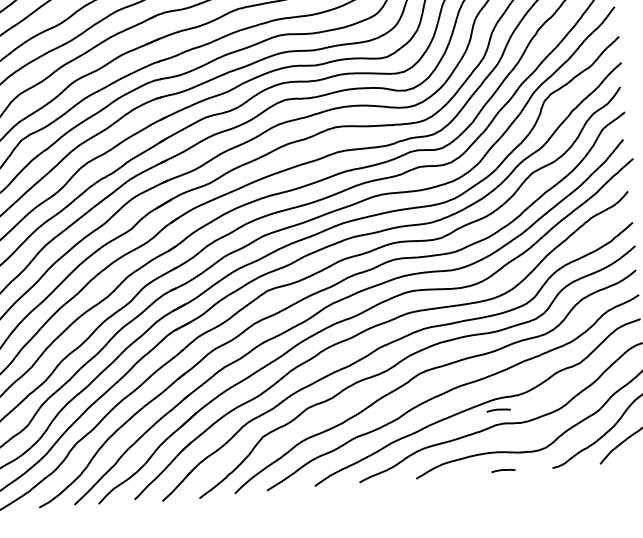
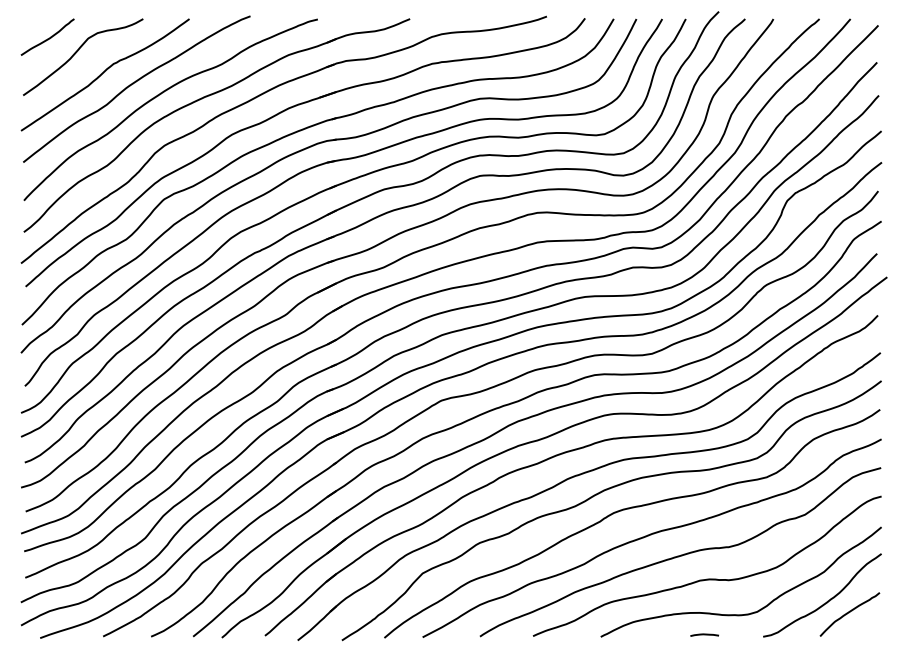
line: (498, 409) -> (704, 562), removed

